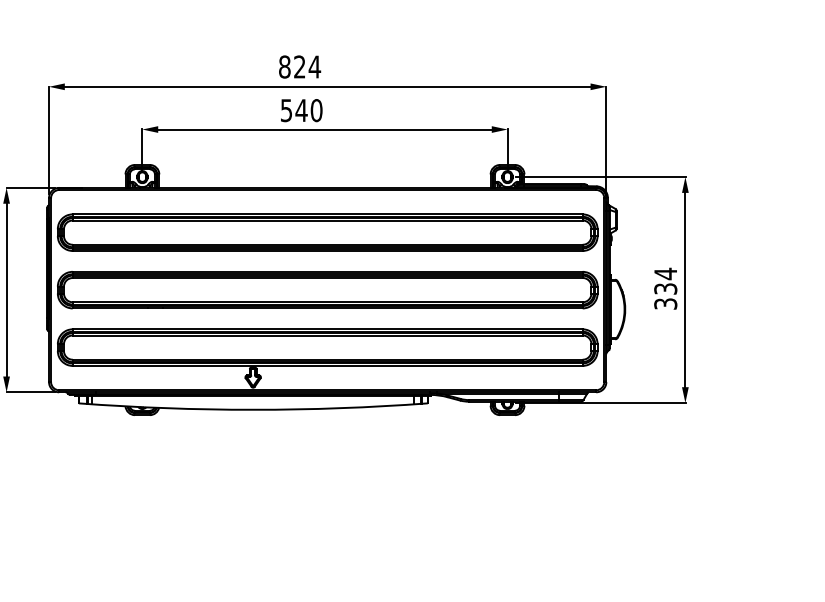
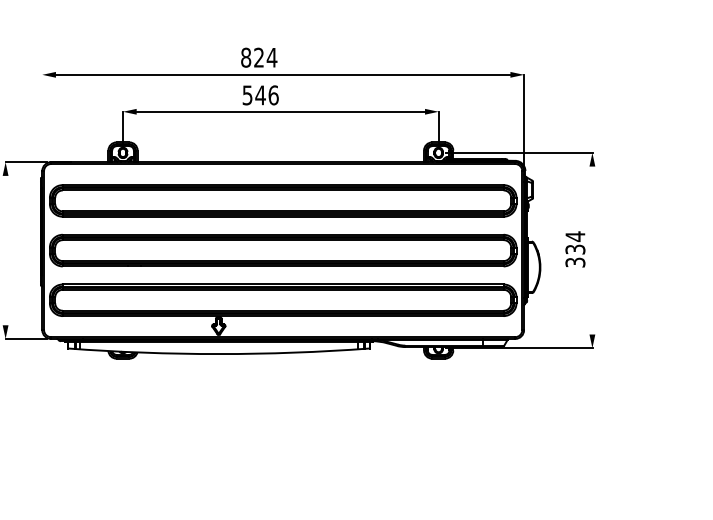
text: (316, 110) -> (273, 95), 540 -> 546
line: (49, 139) -> (42, 120), removed
line: (6, 290) -> (5, 250), removed
line: (685, 290) -> (592, 250), removed

